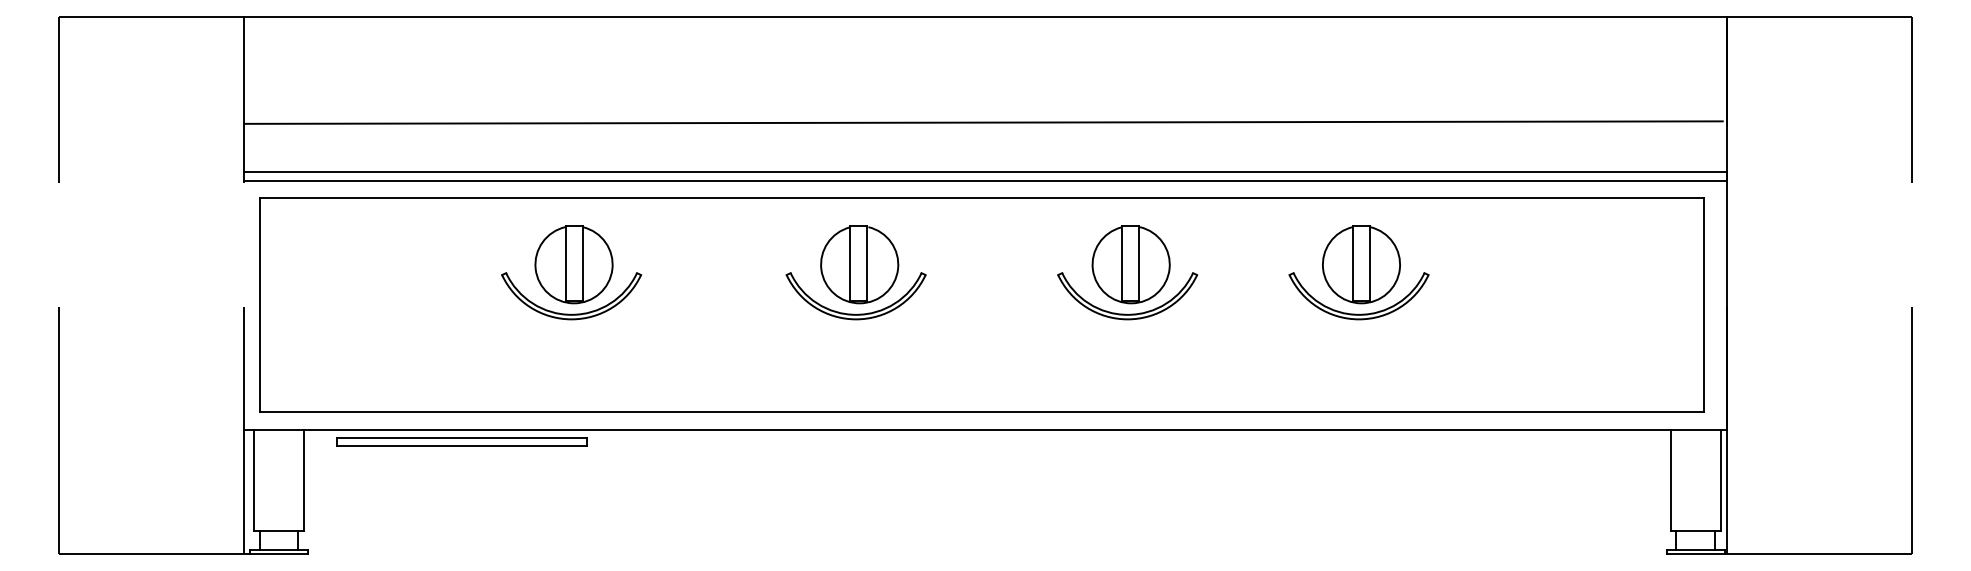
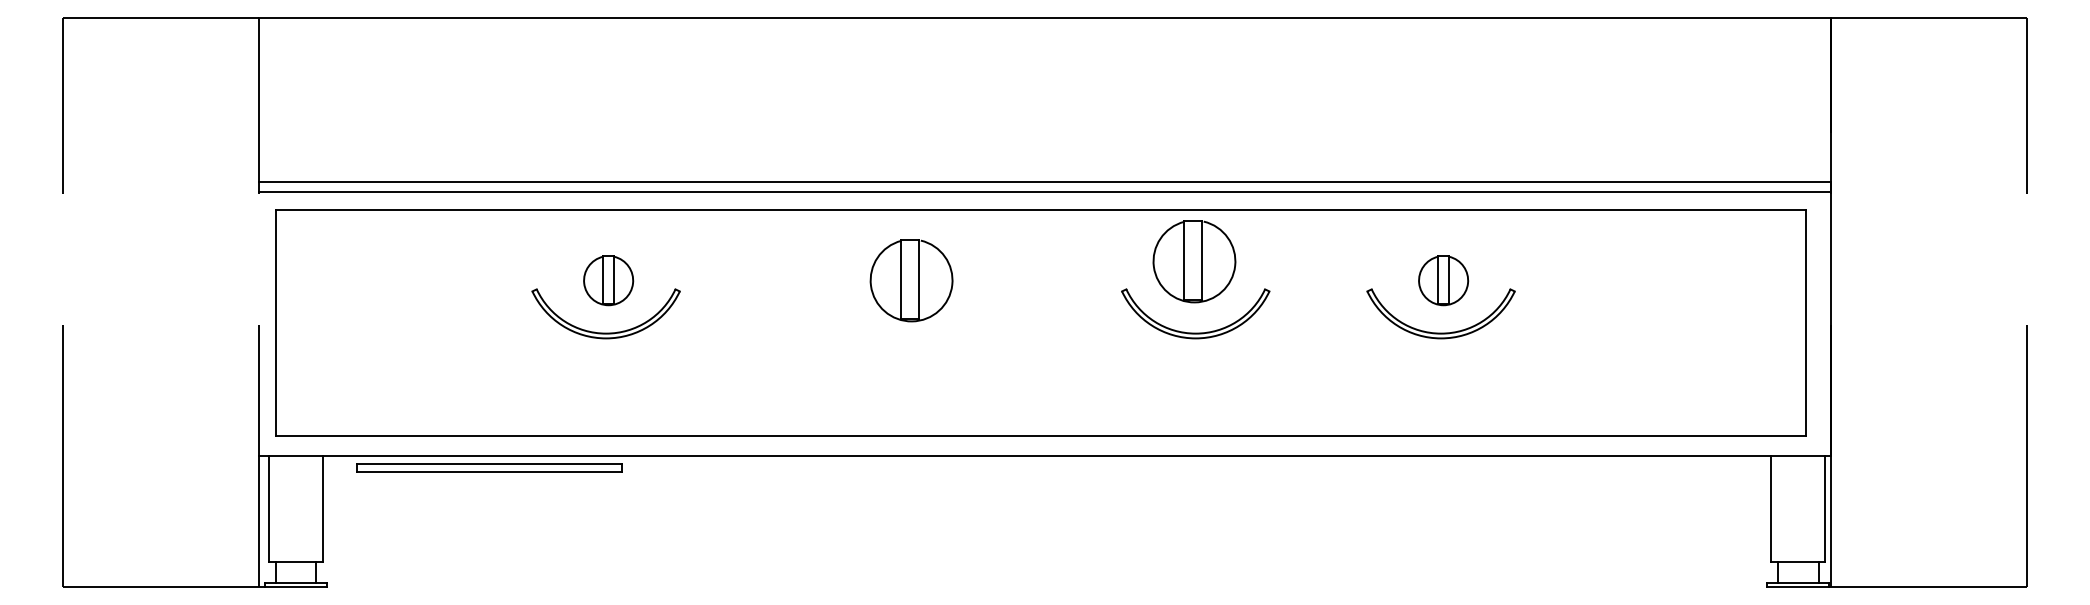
line: (983, 122) -> (1042, 129), removed
part: (573, 264) -> (608, 280), size x0.6
part: (1131, 264) -> (1194, 261), moved
part: (1361, 264) -> (1443, 280), size x0.6
part: (855, 313) -> (907, 332), removed

